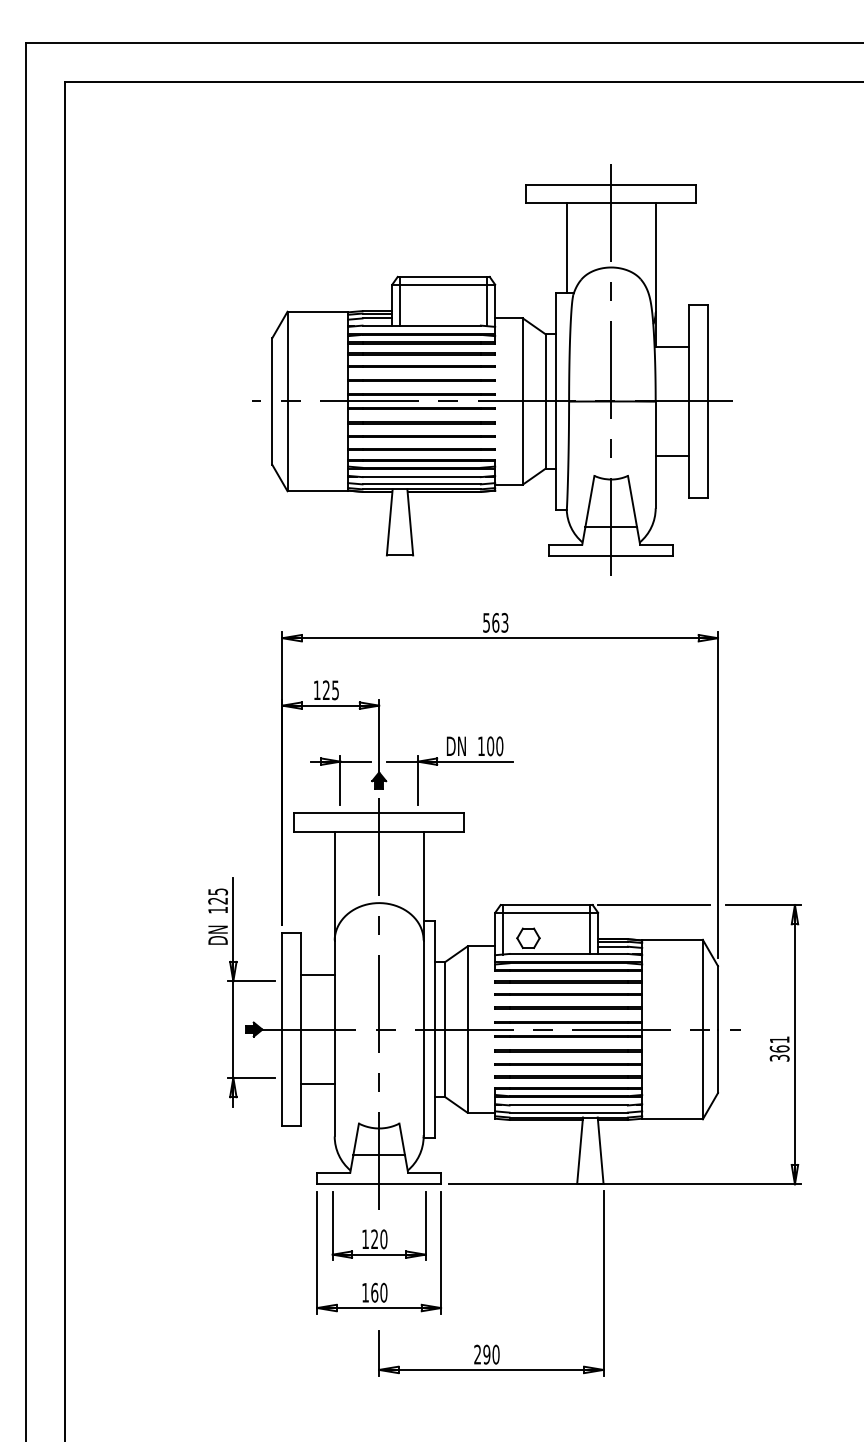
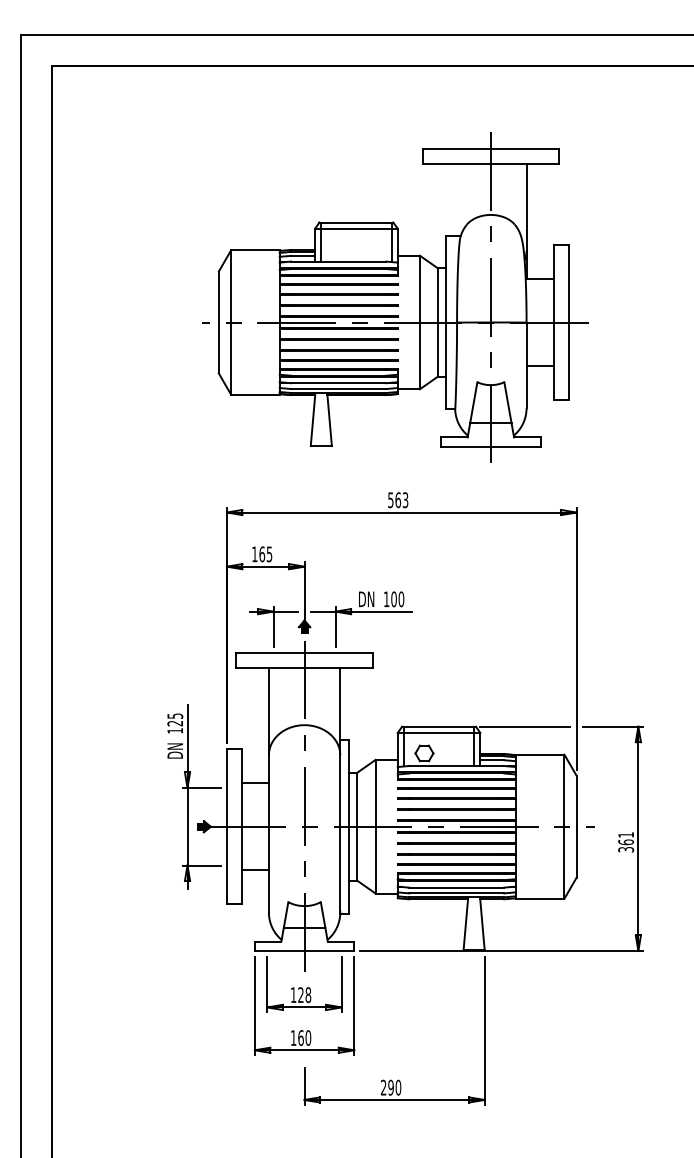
line: (566, 248) -> (454, 199), removed
text: (325, 690) -> (261, 554), 125 -> 165
text: (383, 1238) -> (308, 994), 120 -> 128

